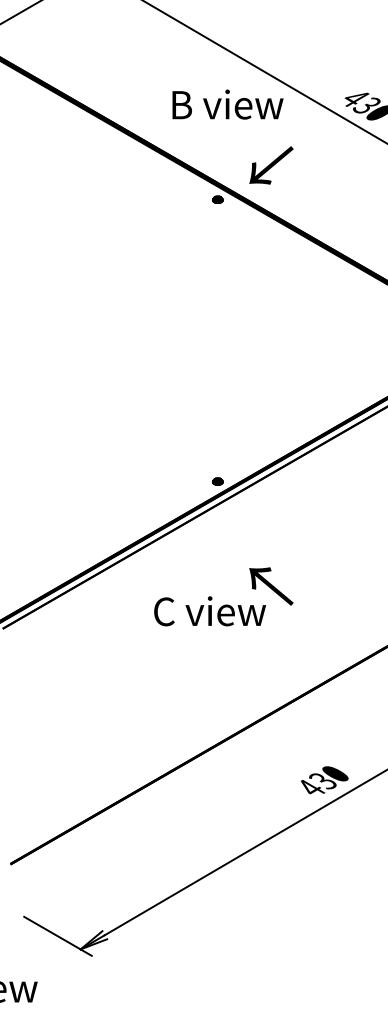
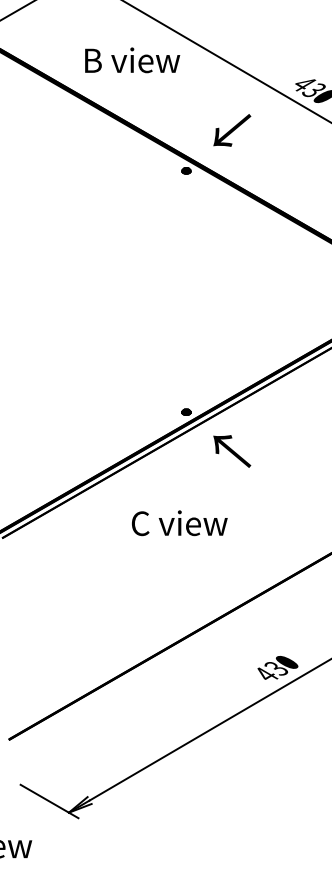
text: (227, 104) -> (132, 60), moved
text: (271, 165) -> (232, 130), moved
text: (271, 586) -> (232, 451), moved

